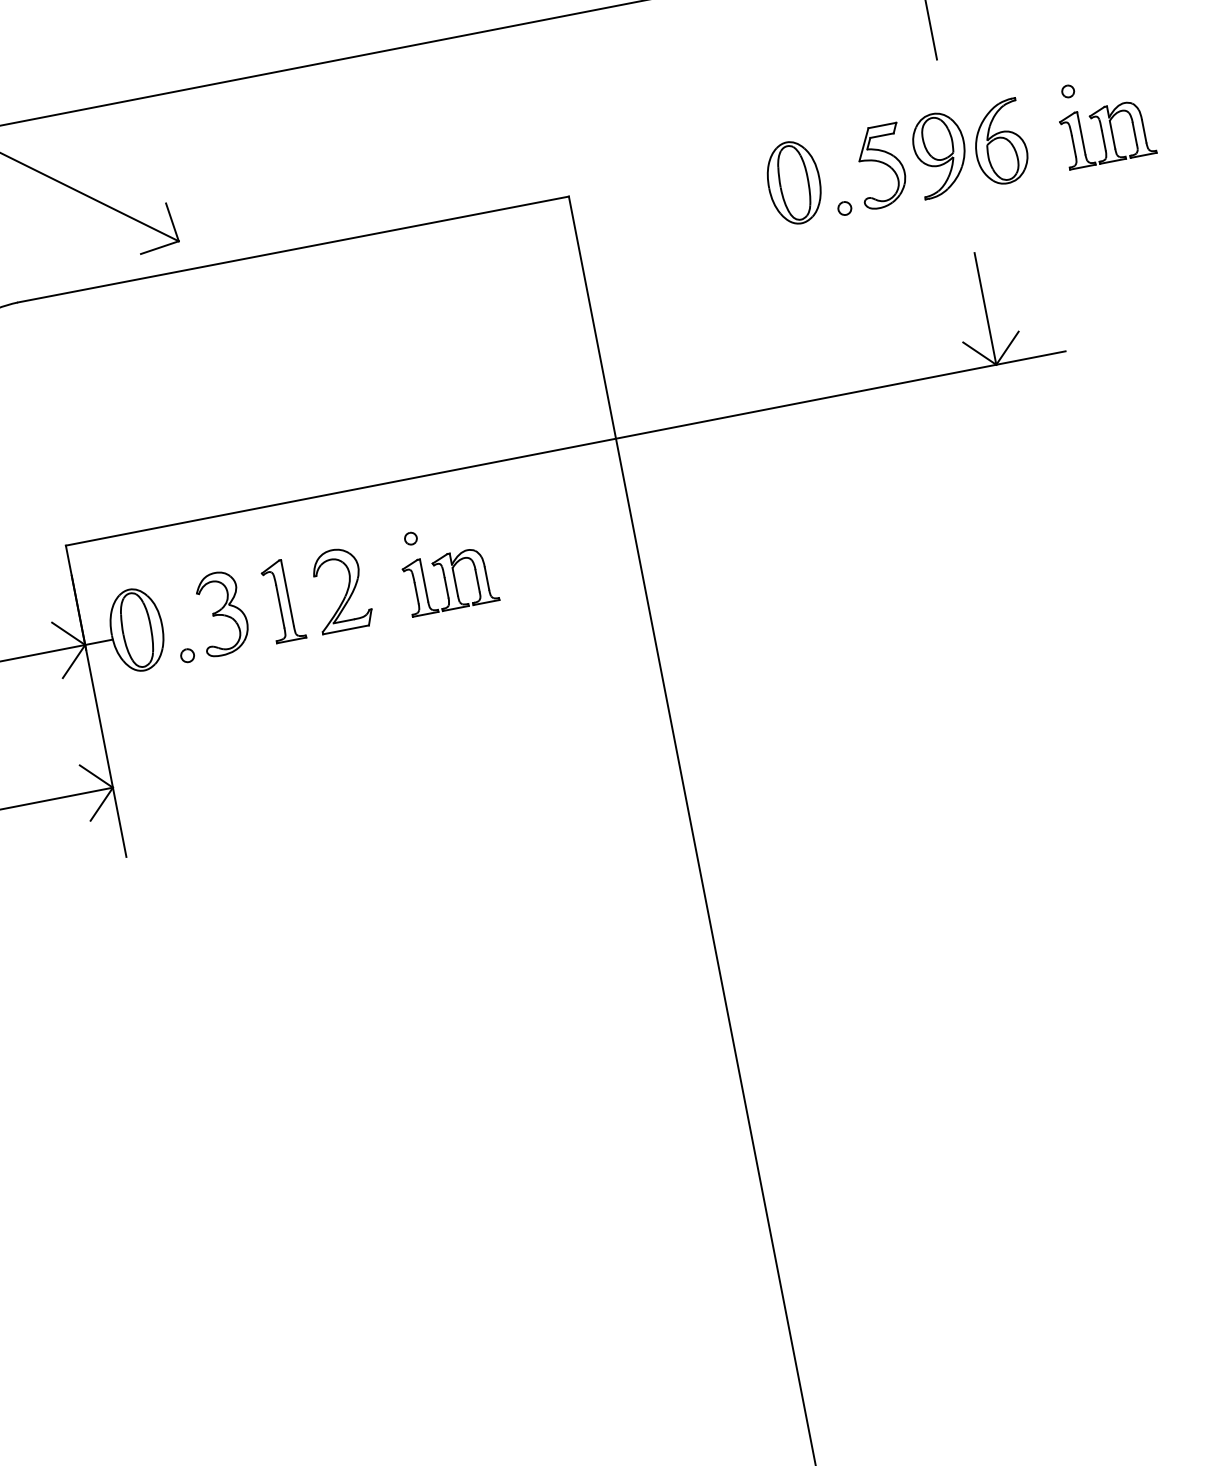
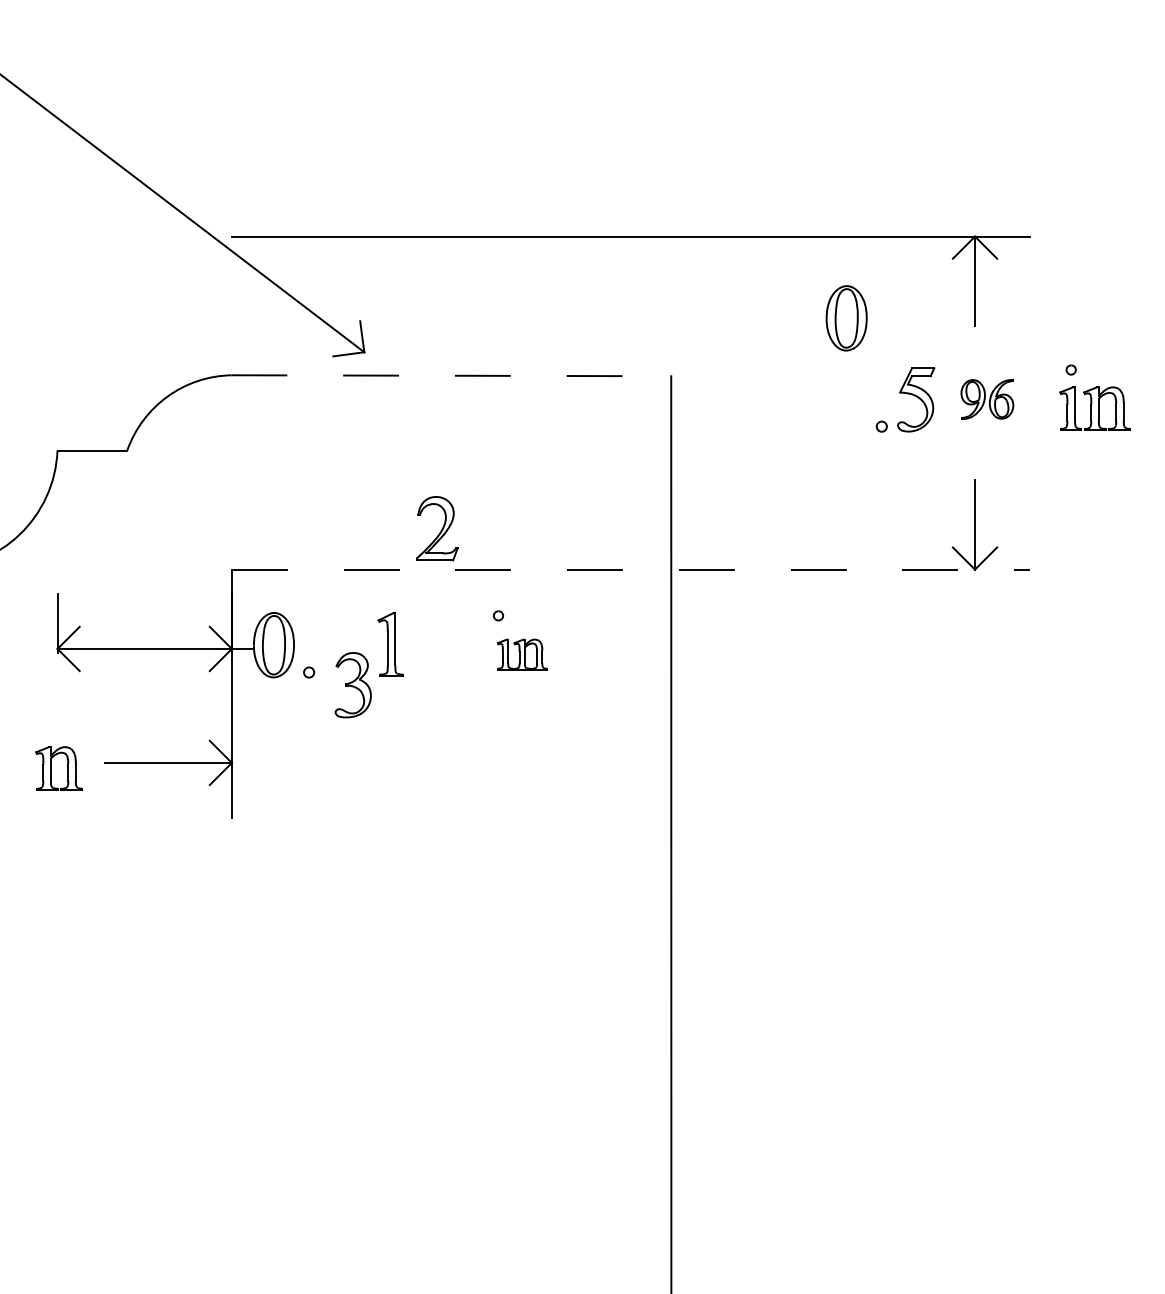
part: (970, 148) -> (987, 399), size x0.6
part: (794, 183) -> (846, 318), moved
line: (293, 249) -> (451, 375), solid -> dashed
line: (566, 448) -> (631, 569), solid -> dashed
part: (449, 581) -> (521, 654), size x0.7
part: (341, 589) -> (437, 528), moved
part: (221, 613) -> (352, 685), moved

